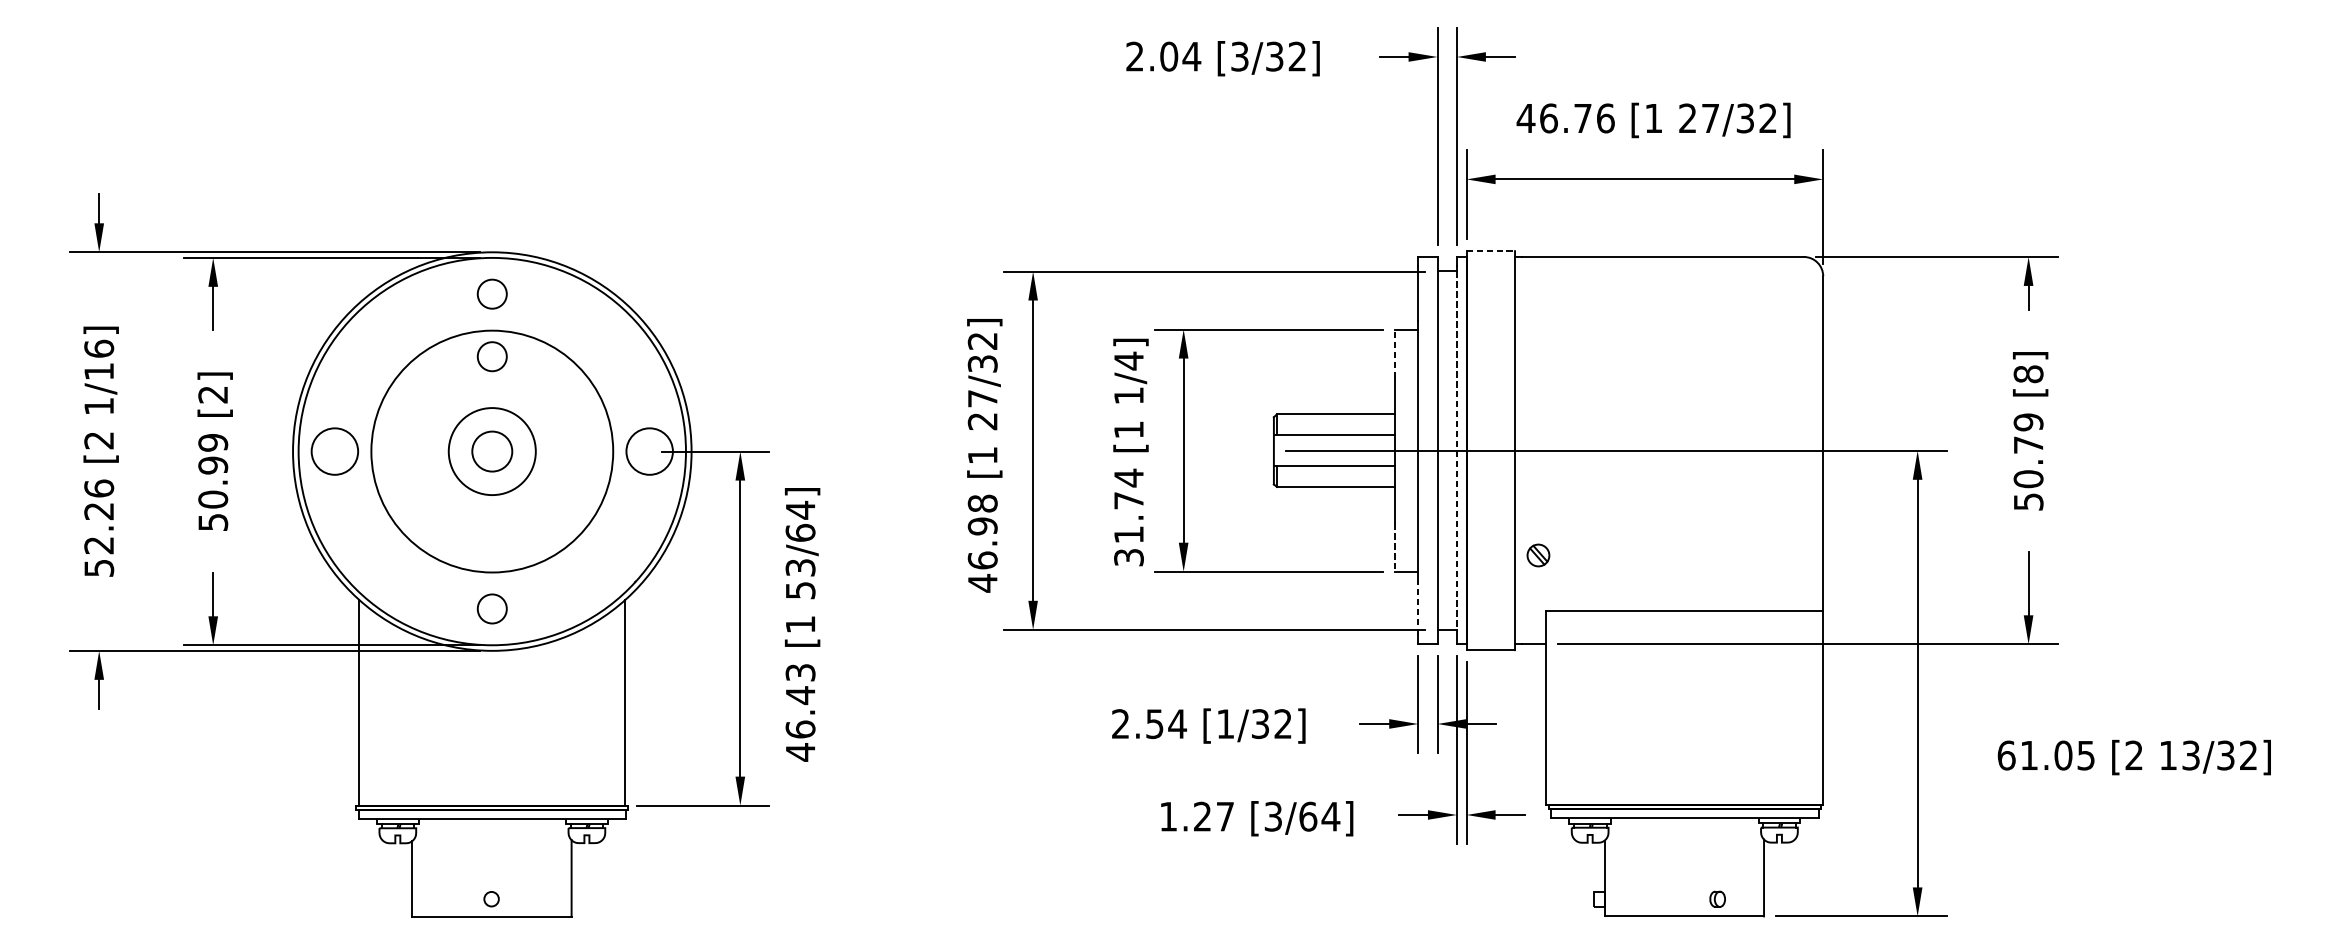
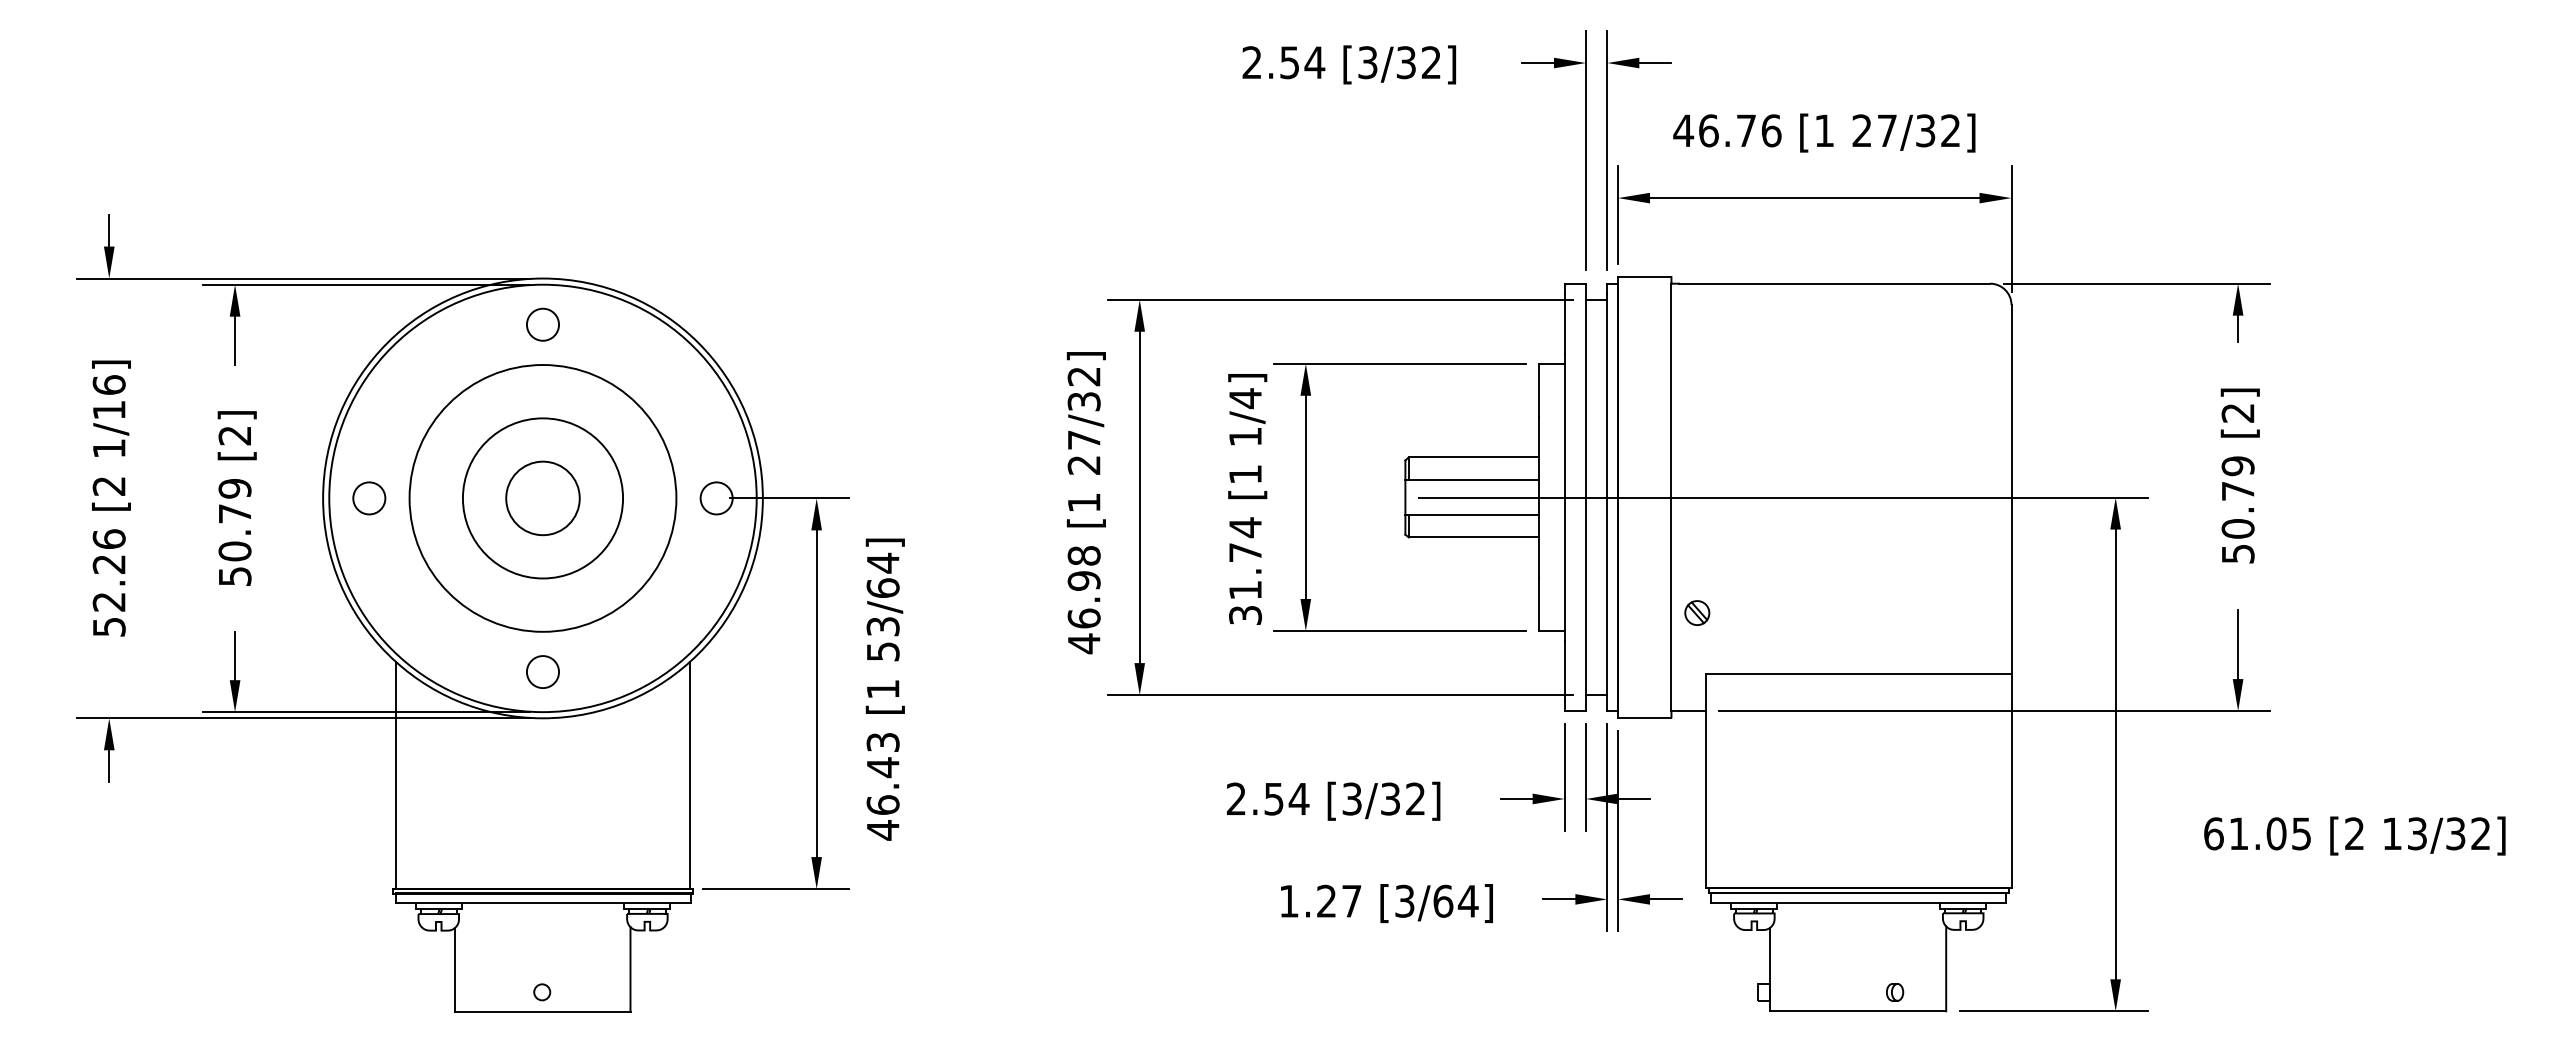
text: (1168, 56) -> (1289, 62), 2.04 -> 2.54
line: (1490, 251) -> (1644, 277), dashed -> solid
line: (1394, 353) -> (1538, 390), dashed -> solid
circle: (491, 356) -> (542, 393), removed
text: (2028, 373) -> (2237, 412), [8] -> [2]
line: (1457, 450) -> (1607, 497), dashed -> solid
circle: (335, 451) -> (369, 498), size x0.62
circle: (491, 451) -> (542, 498), size x1.67
circle: (491, 451) -> (542, 498), size x1.67
circle: (649, 451) -> (716, 498), size x0.62
text: (212, 465) -> (234, 513), 50.99 -> 50.79
line: (1394, 547) -> (1538, 604), dashed -> solid
line: (1418, 607) -> (1564, 670), dashed -> solid
text: (1225, 723) -> (1351, 798), [1/32] -> [3/32]

